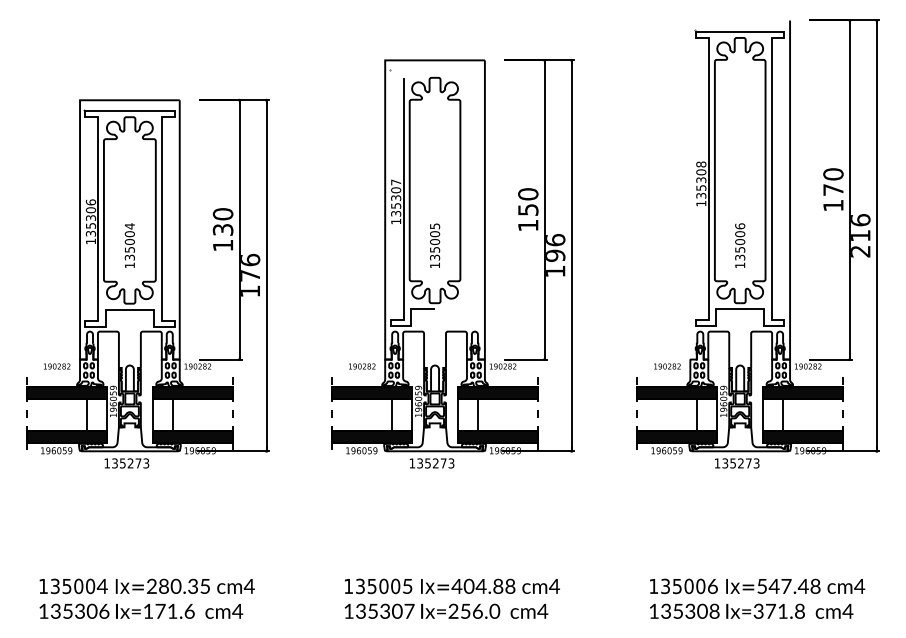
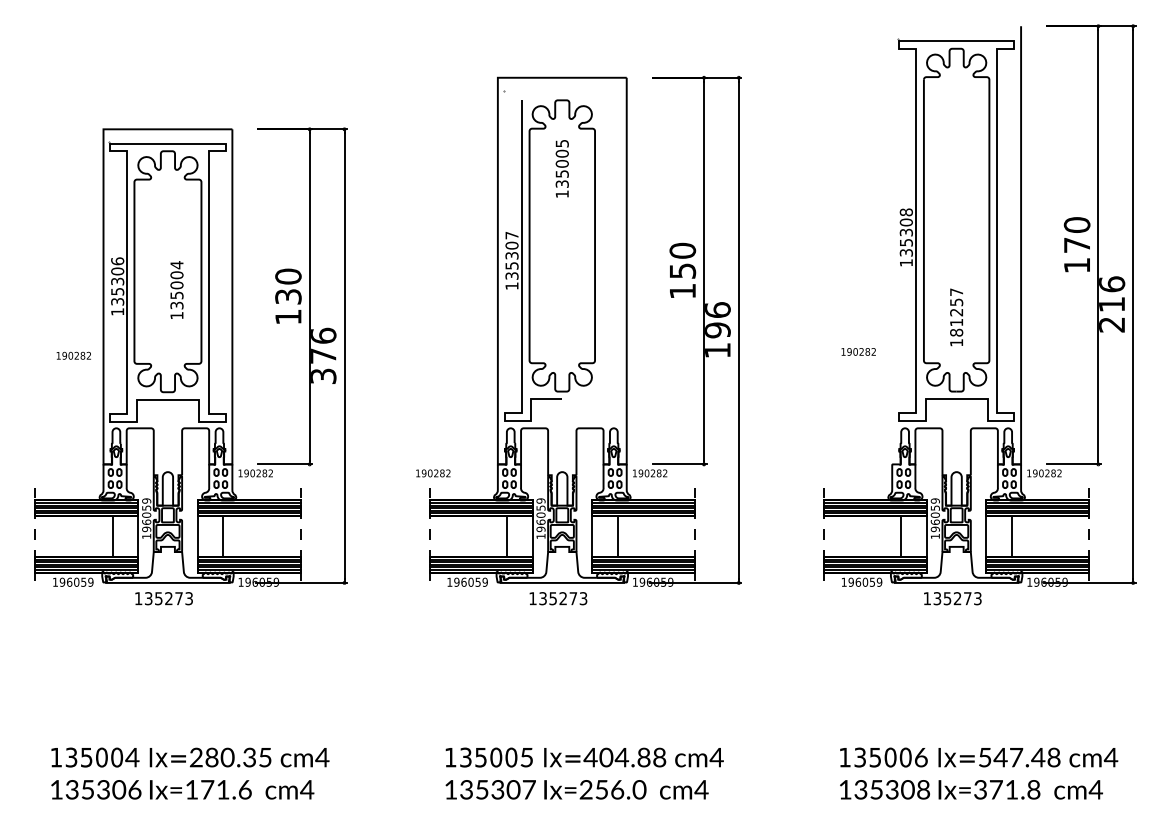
text: (740, 241) -> (957, 311), 135006 -> 181257
text: (129, 245) -> (176, 289), moved
text: (435, 245) -> (562, 168), moved
text: (250, 291) -> (323, 376), 176 -> 376
text: (57, 366) -> (74, 355), moved
text: (362, 366) -> (433, 473), moved
text: (667, 366) -> (858, 351), moved

